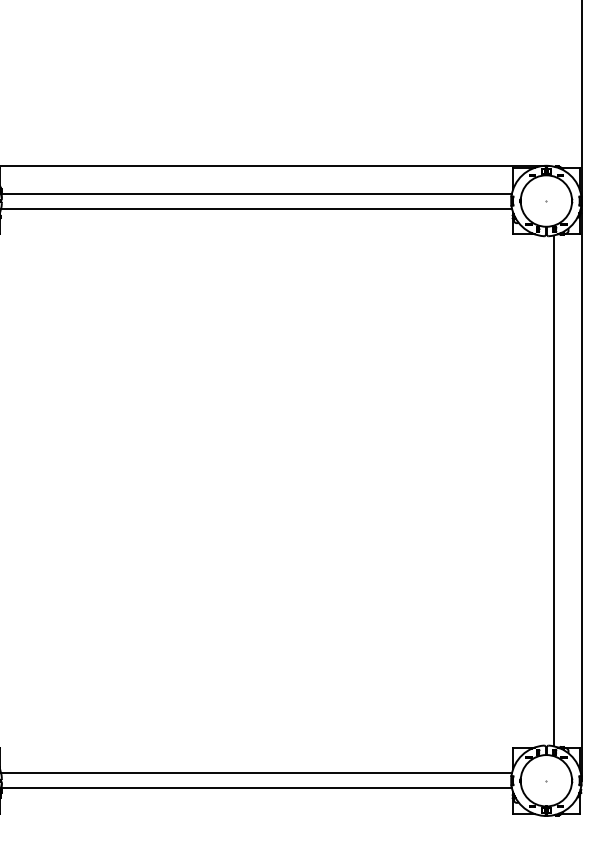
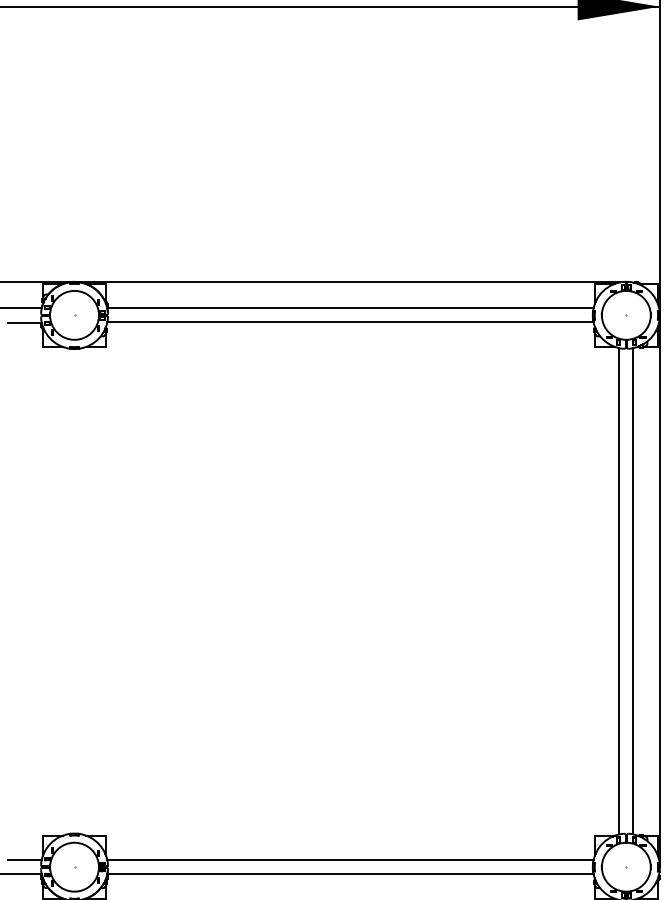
line: (539, 491) -> (619, 591), added

